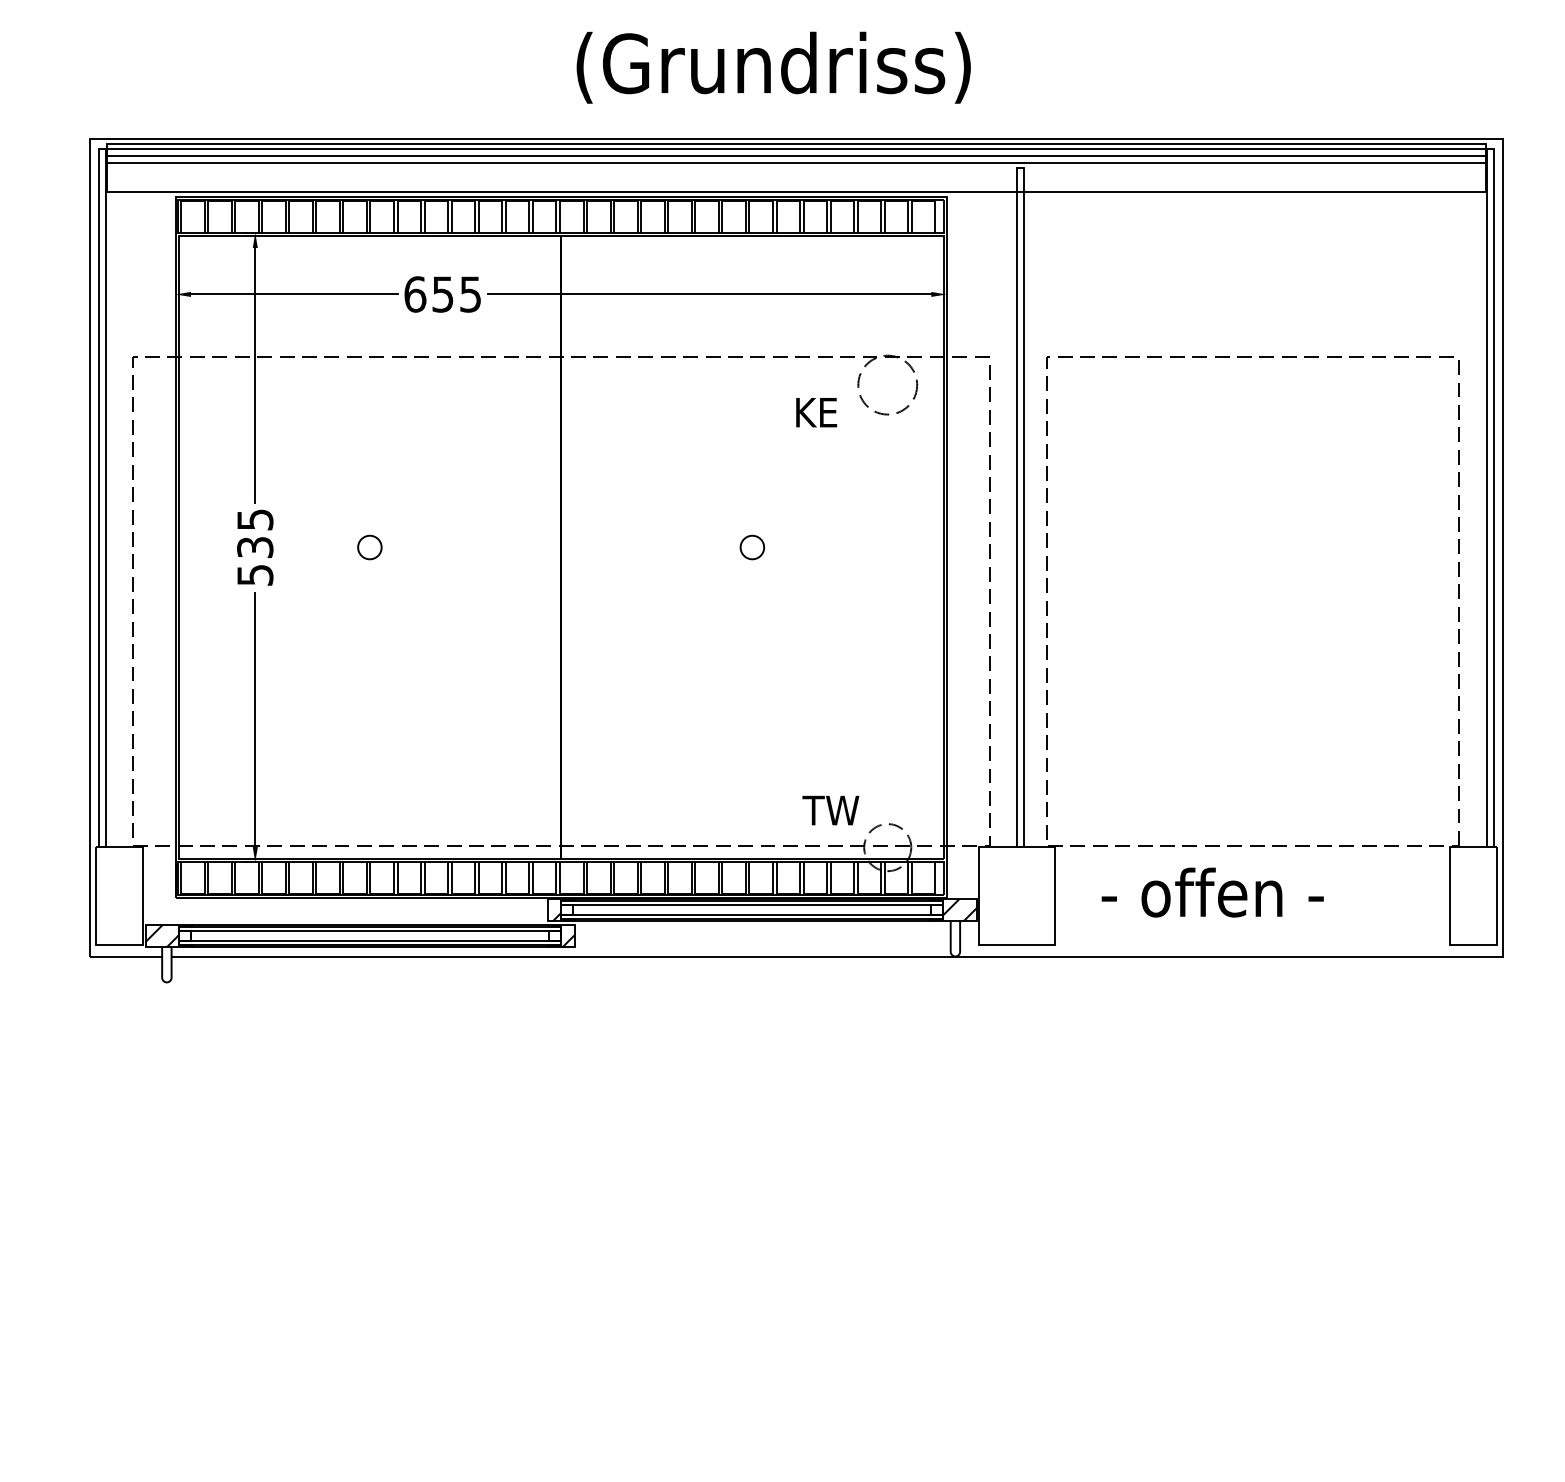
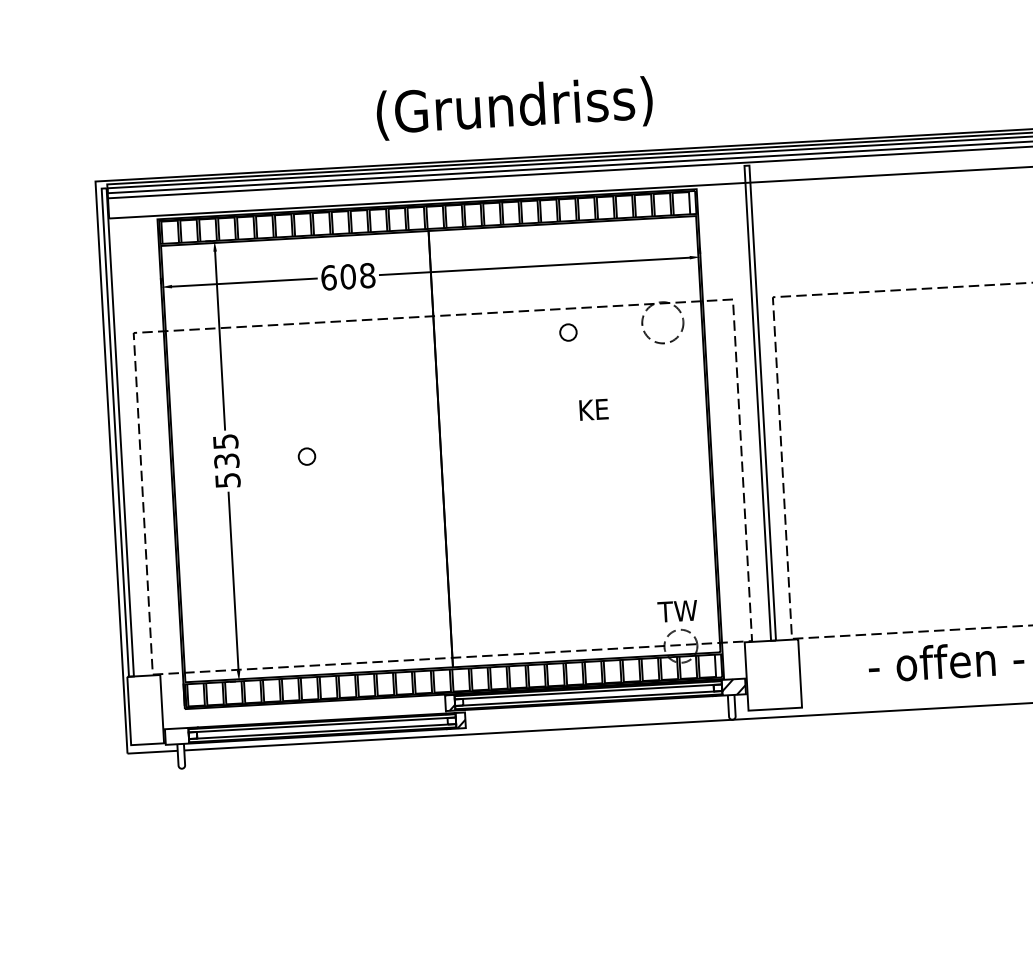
text: (773, 67) -> (514, 108), moved
text: (456, 294) -> (357, 276), 655 -> 608
text: (816, 412) -> (593, 409), moved
circle: (752, 547) -> (568, 332), moved
text: (830, 810) -> (677, 611), moved
text: (1212, 892) -> (946, 661), moved
hatch: (167, 935) -> (180, 735), removed

